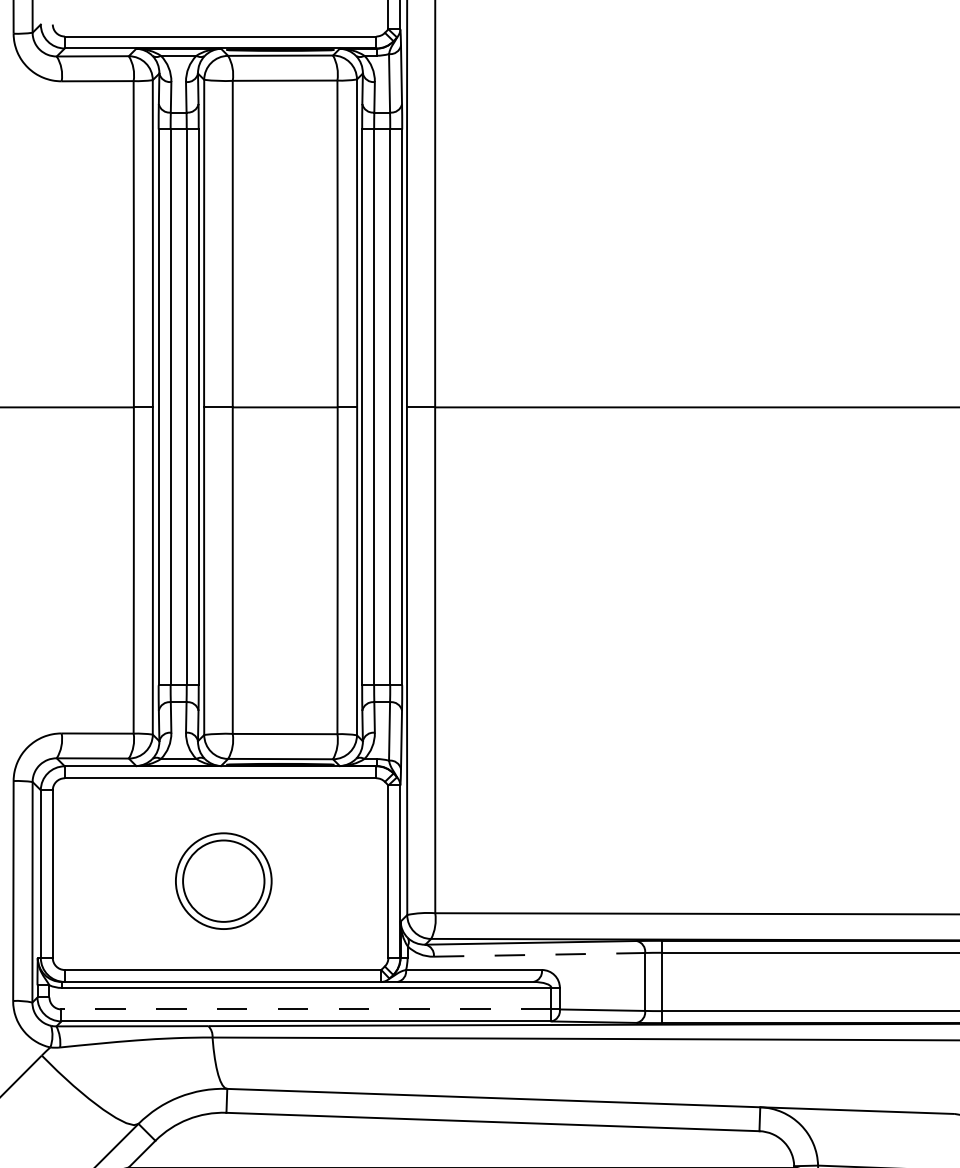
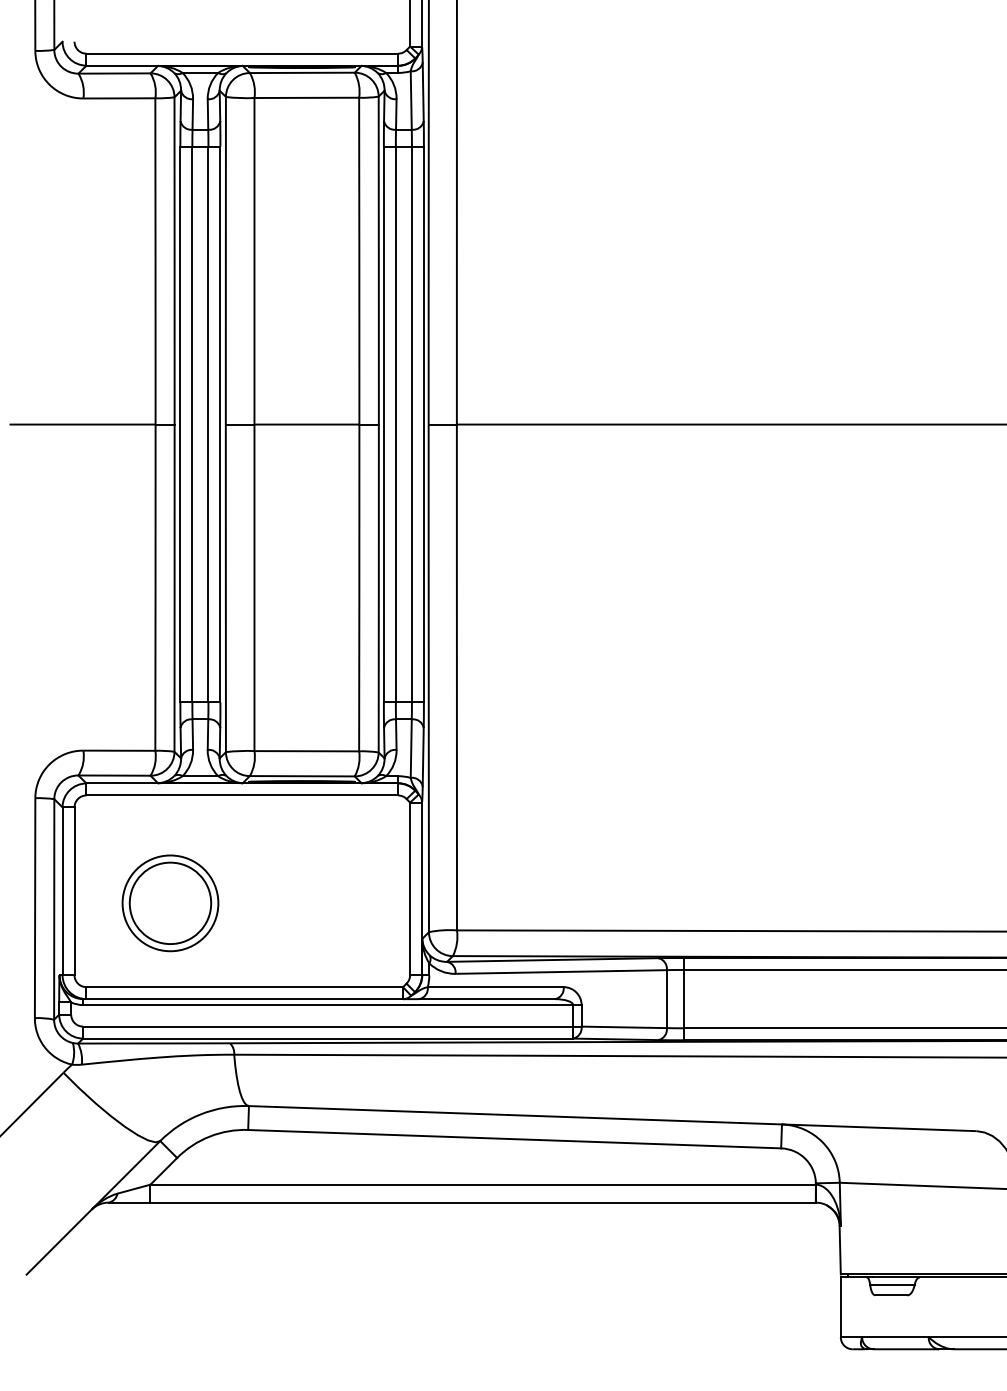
part: (223, 881) -> (170, 903), moved
line: (539, 955) -> (561, 972), dashed -> solid
line: (306, 1009) -> (328, 1026), dashed -> solid

